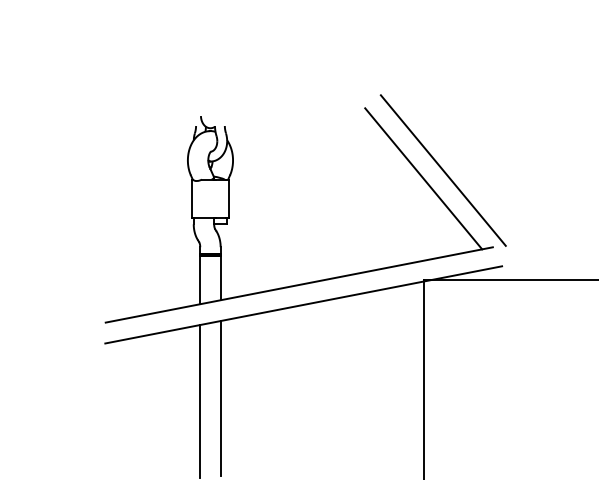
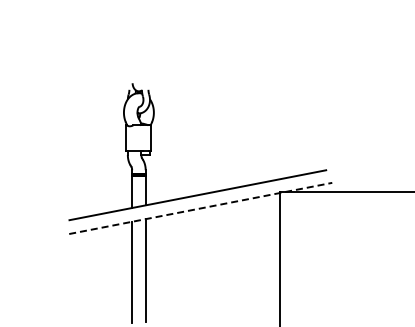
line: (442, 170) -> (292, 119), removed
line: (423, 178) -> (280, 124), removed
line: (303, 304) -> (200, 208), solid -> dashed

